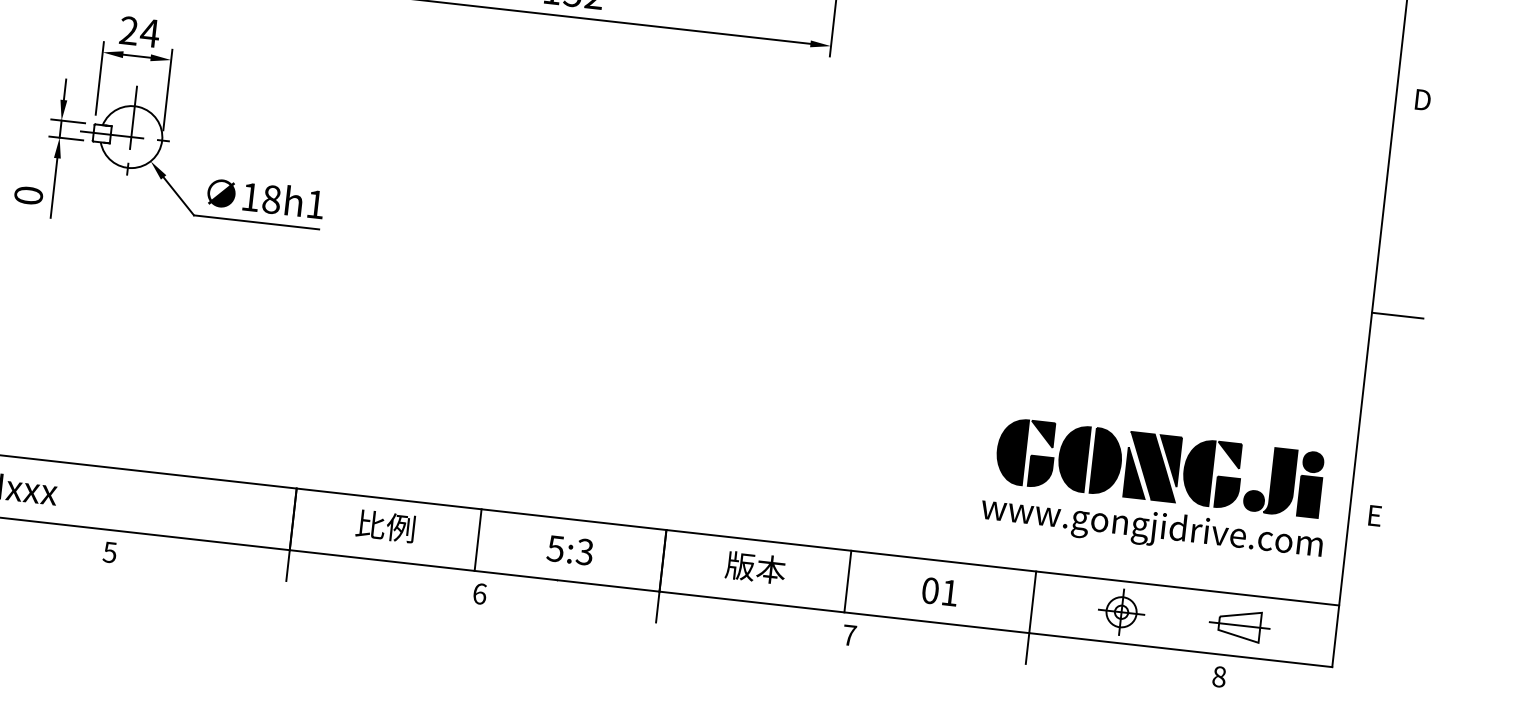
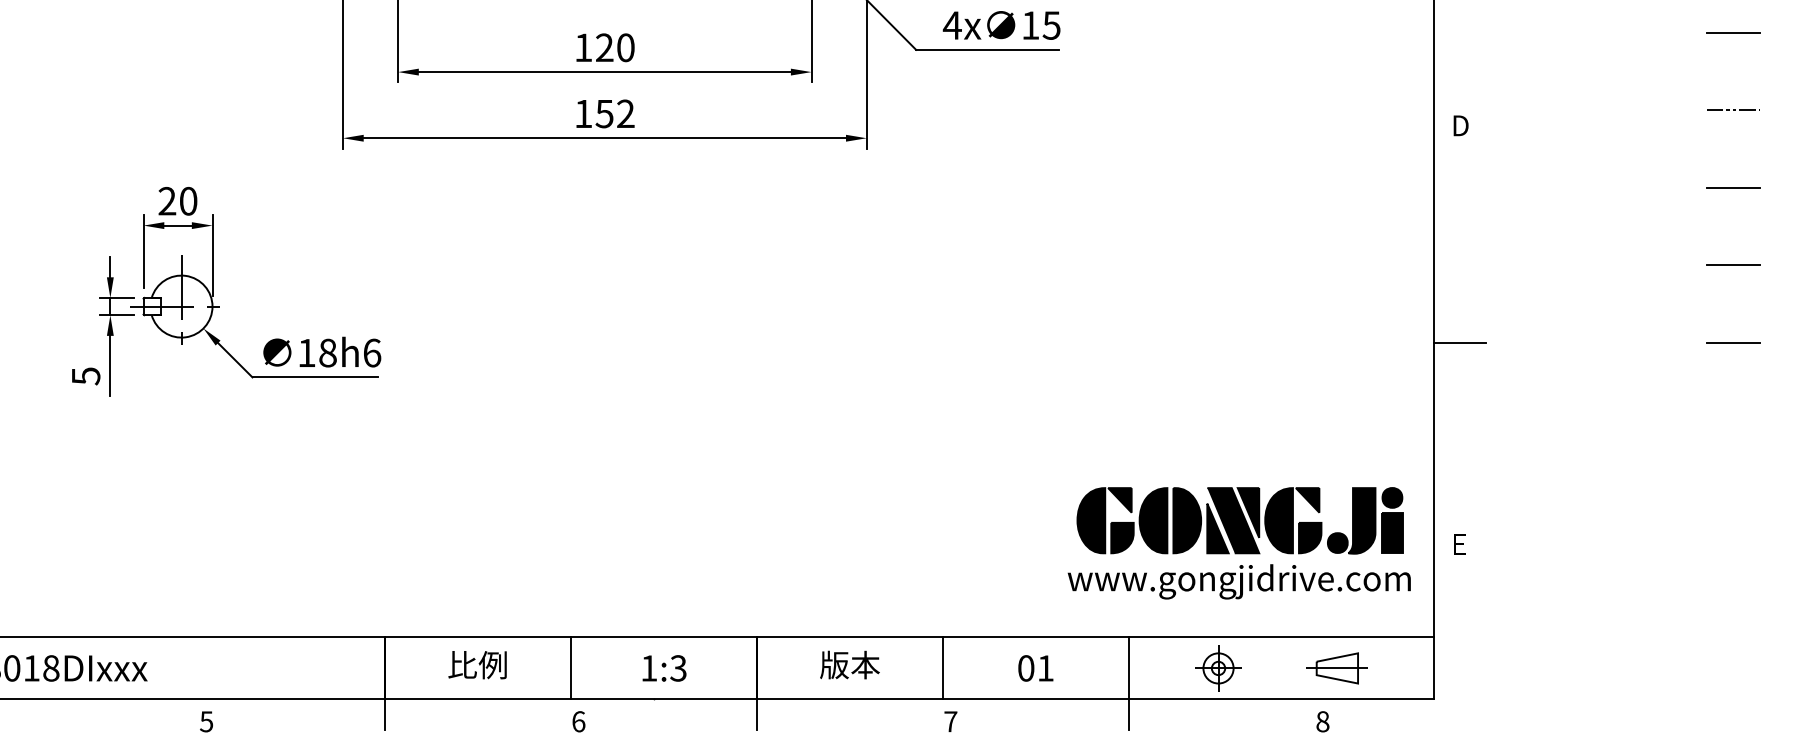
text: (149, 32) -> (187, 200), 24 -> 20
text: (28, 195) -> (85, 376), 0 -> 5
text: (316, 203) -> (372, 352), 18h1 -> 18h6
text: (555, 548) -> (648, 668), 5:3 -> 1:3

